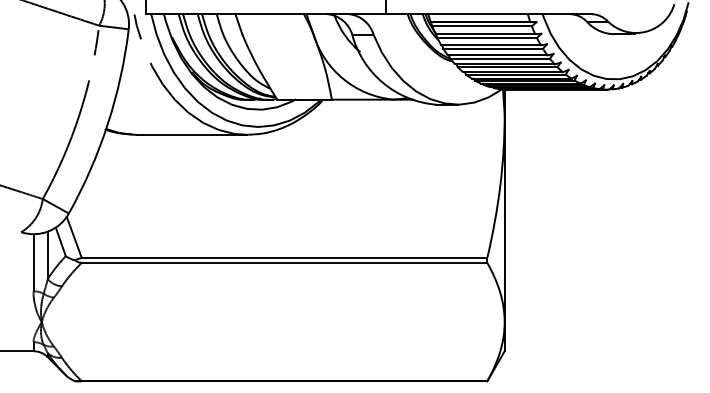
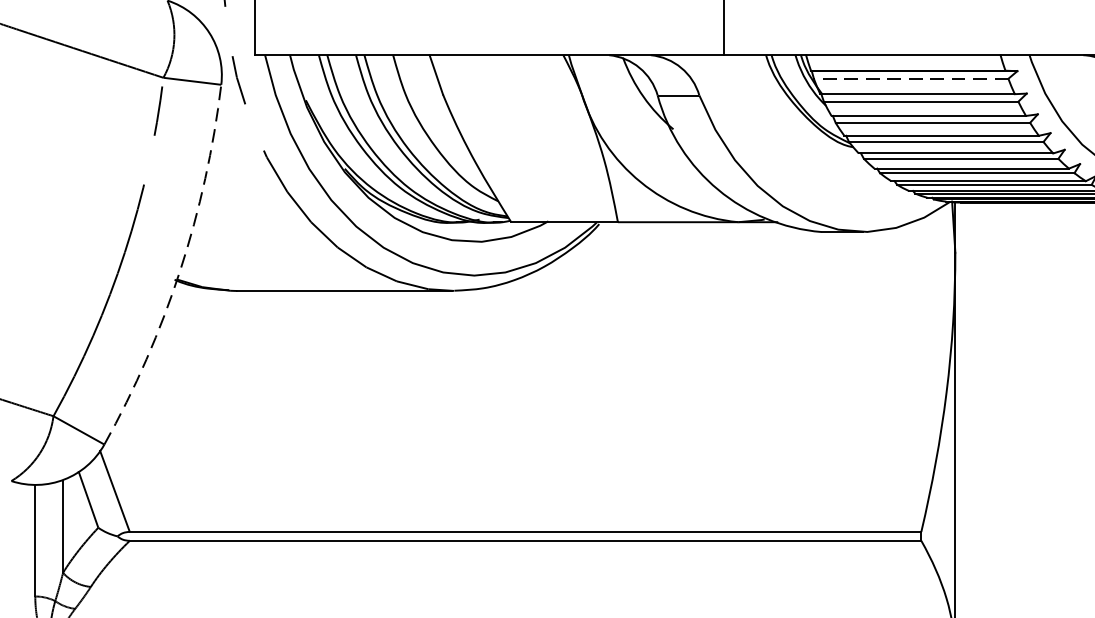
line: (482, 26) -> (912, 79), solid -> dashed
arc: (107, 124) -> (179, 270), solid -> dashed

